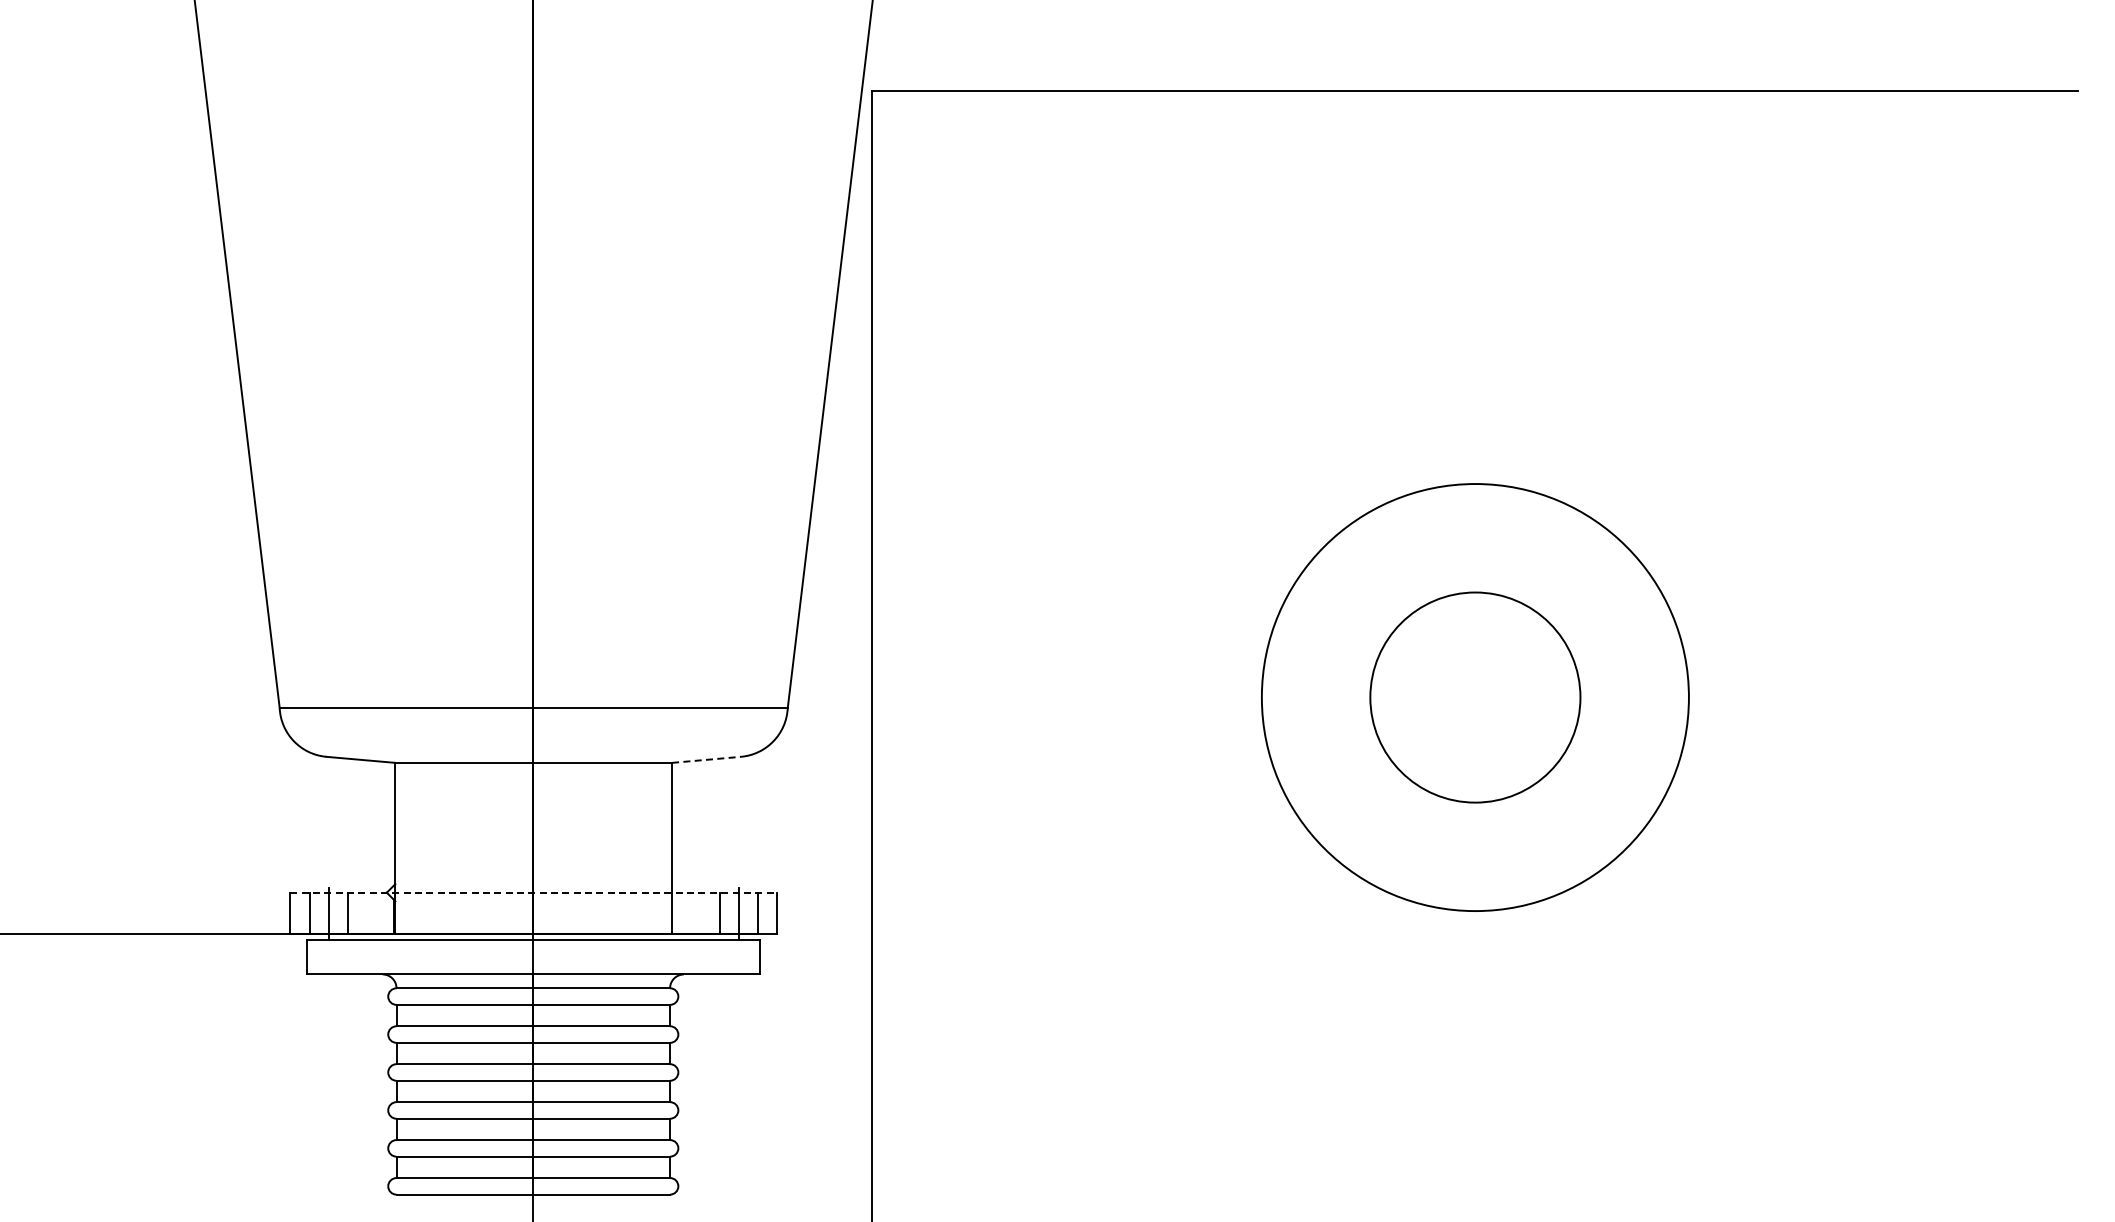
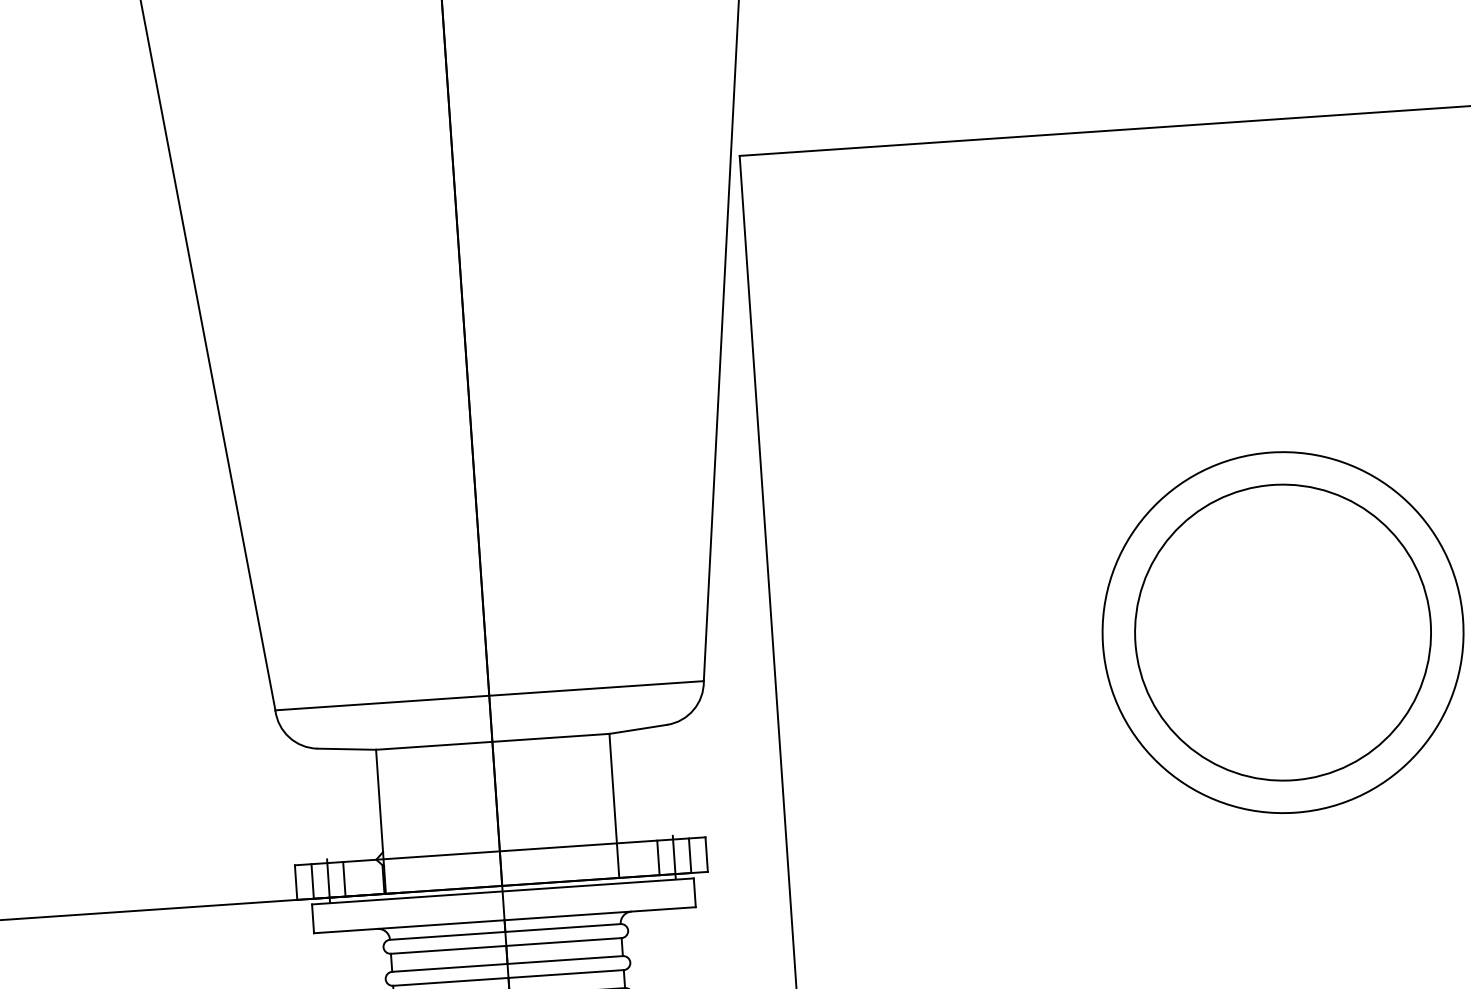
circle: (1475, 697) -> (1283, 632), size x1.67
line: (706, 759) -> (638, 729), dashed -> solid
line: (534, 892) -> (500, 851), dashed -> solid

